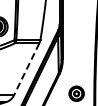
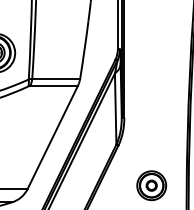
line: (26, 69) -> (52, 137), dashed -> solid

